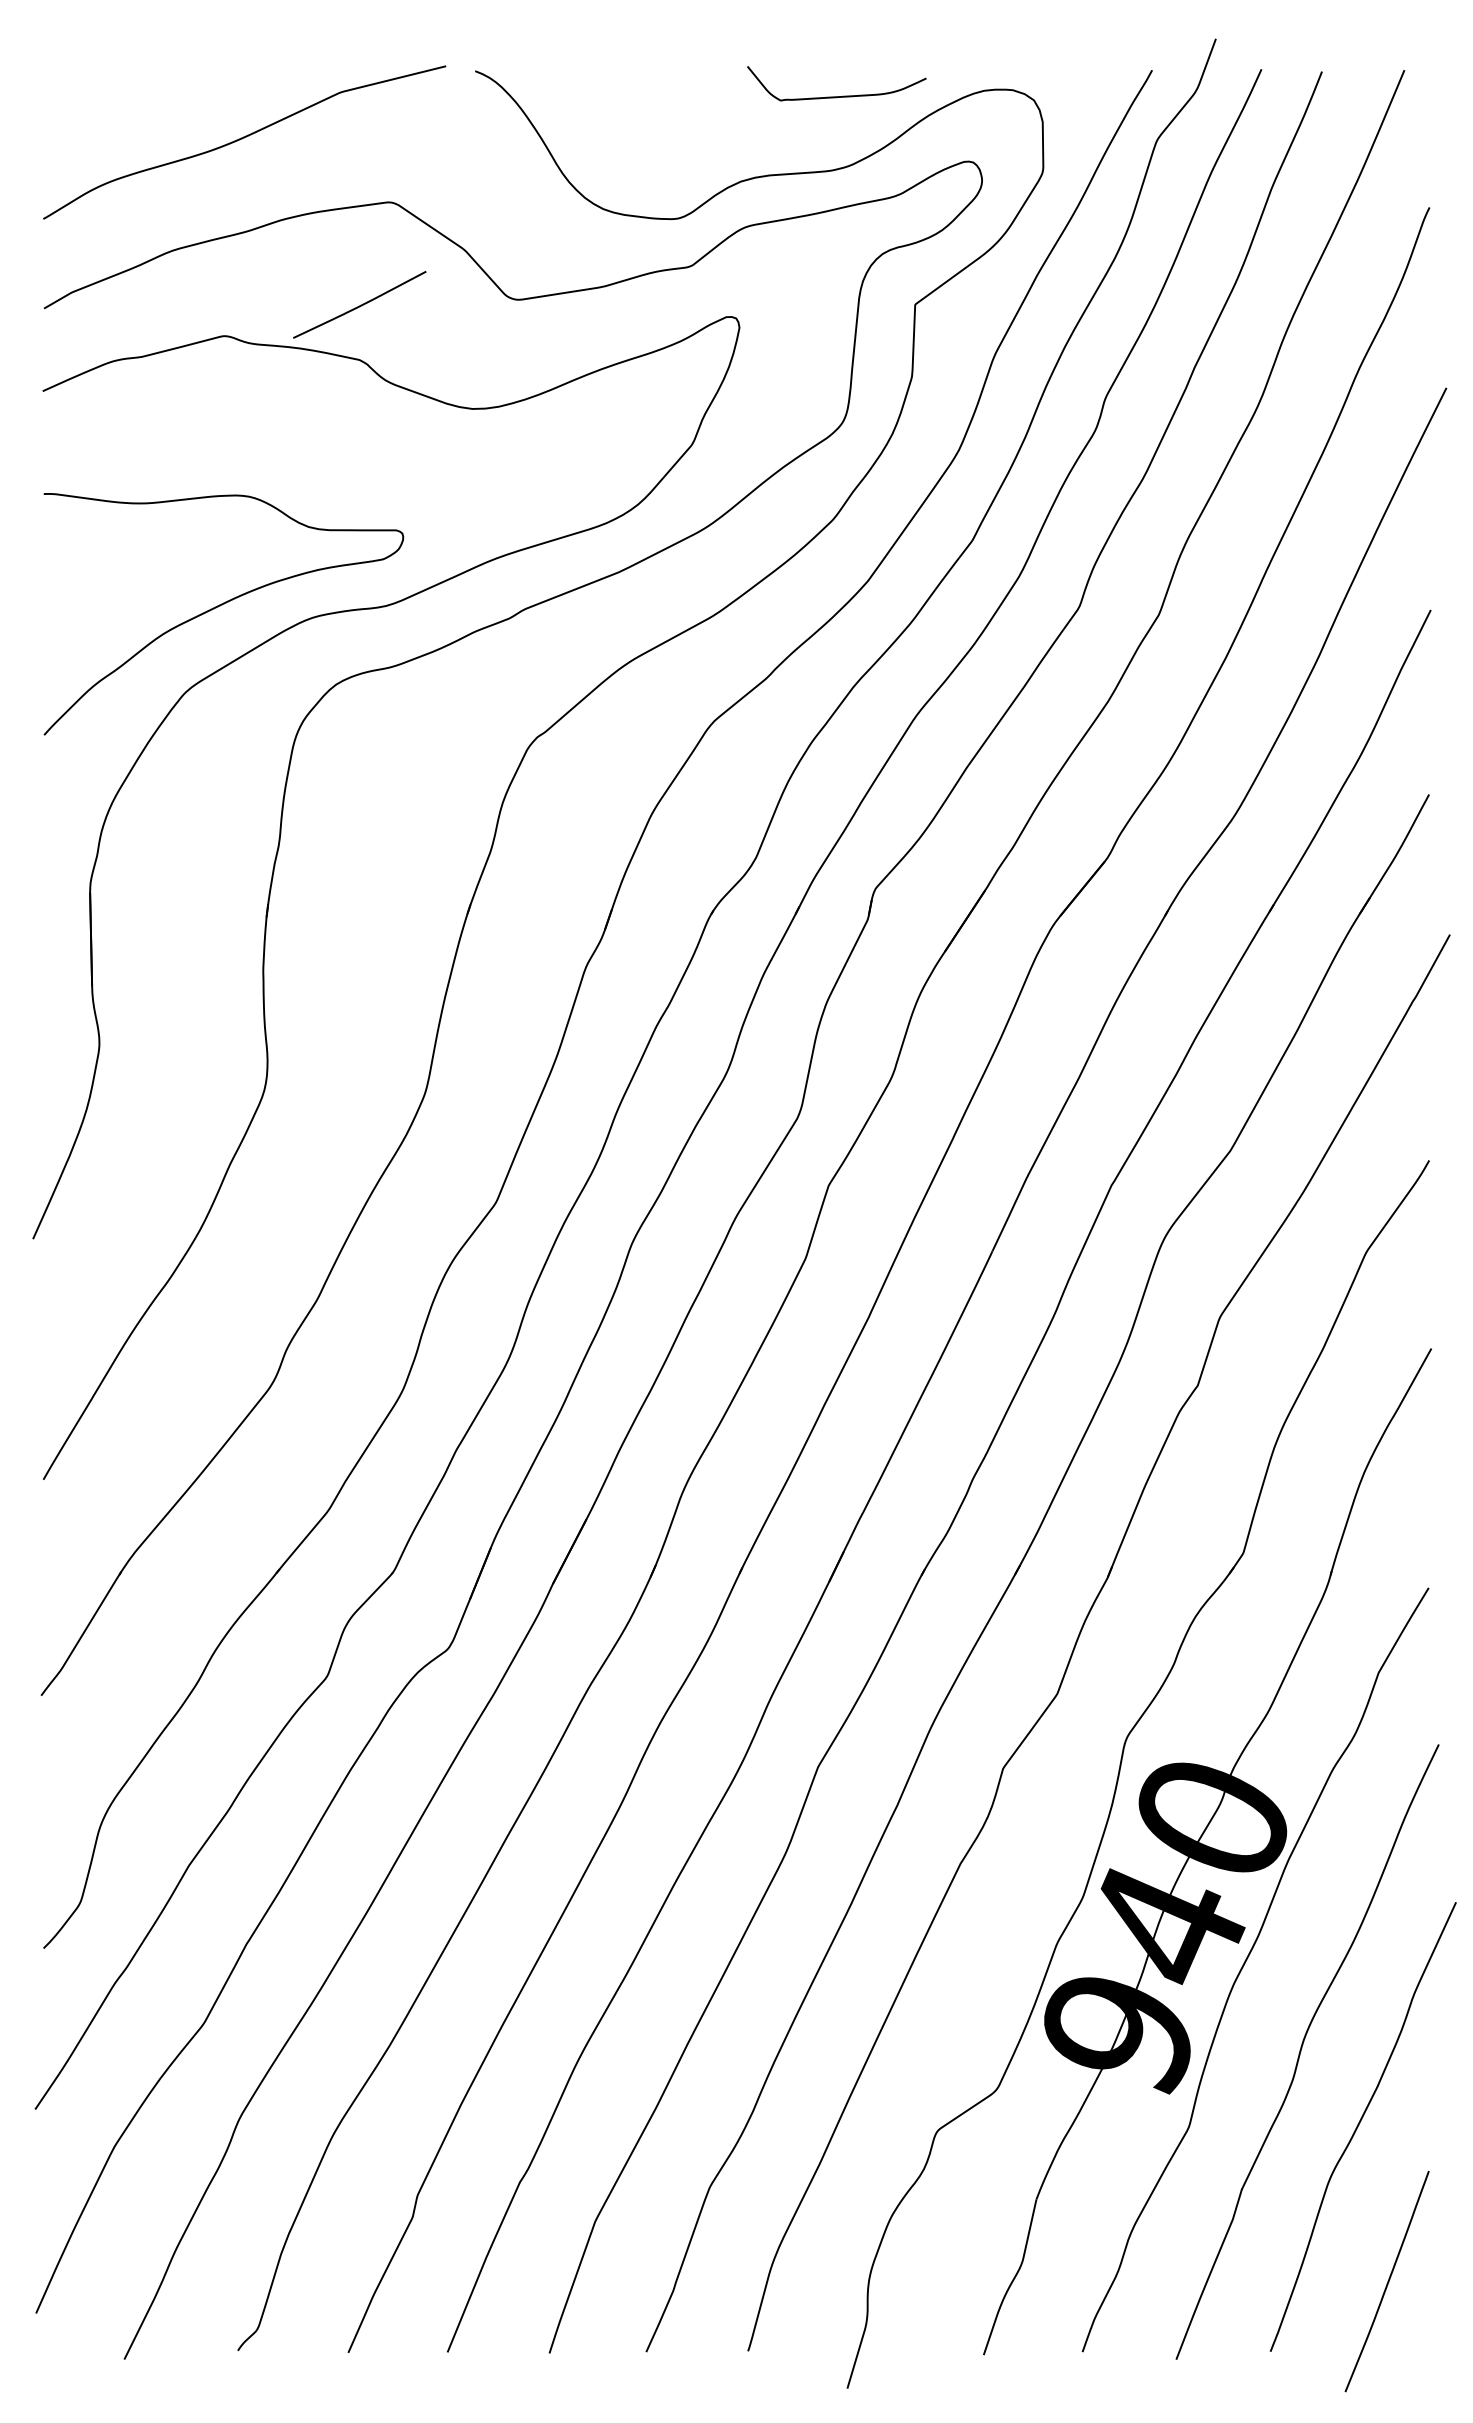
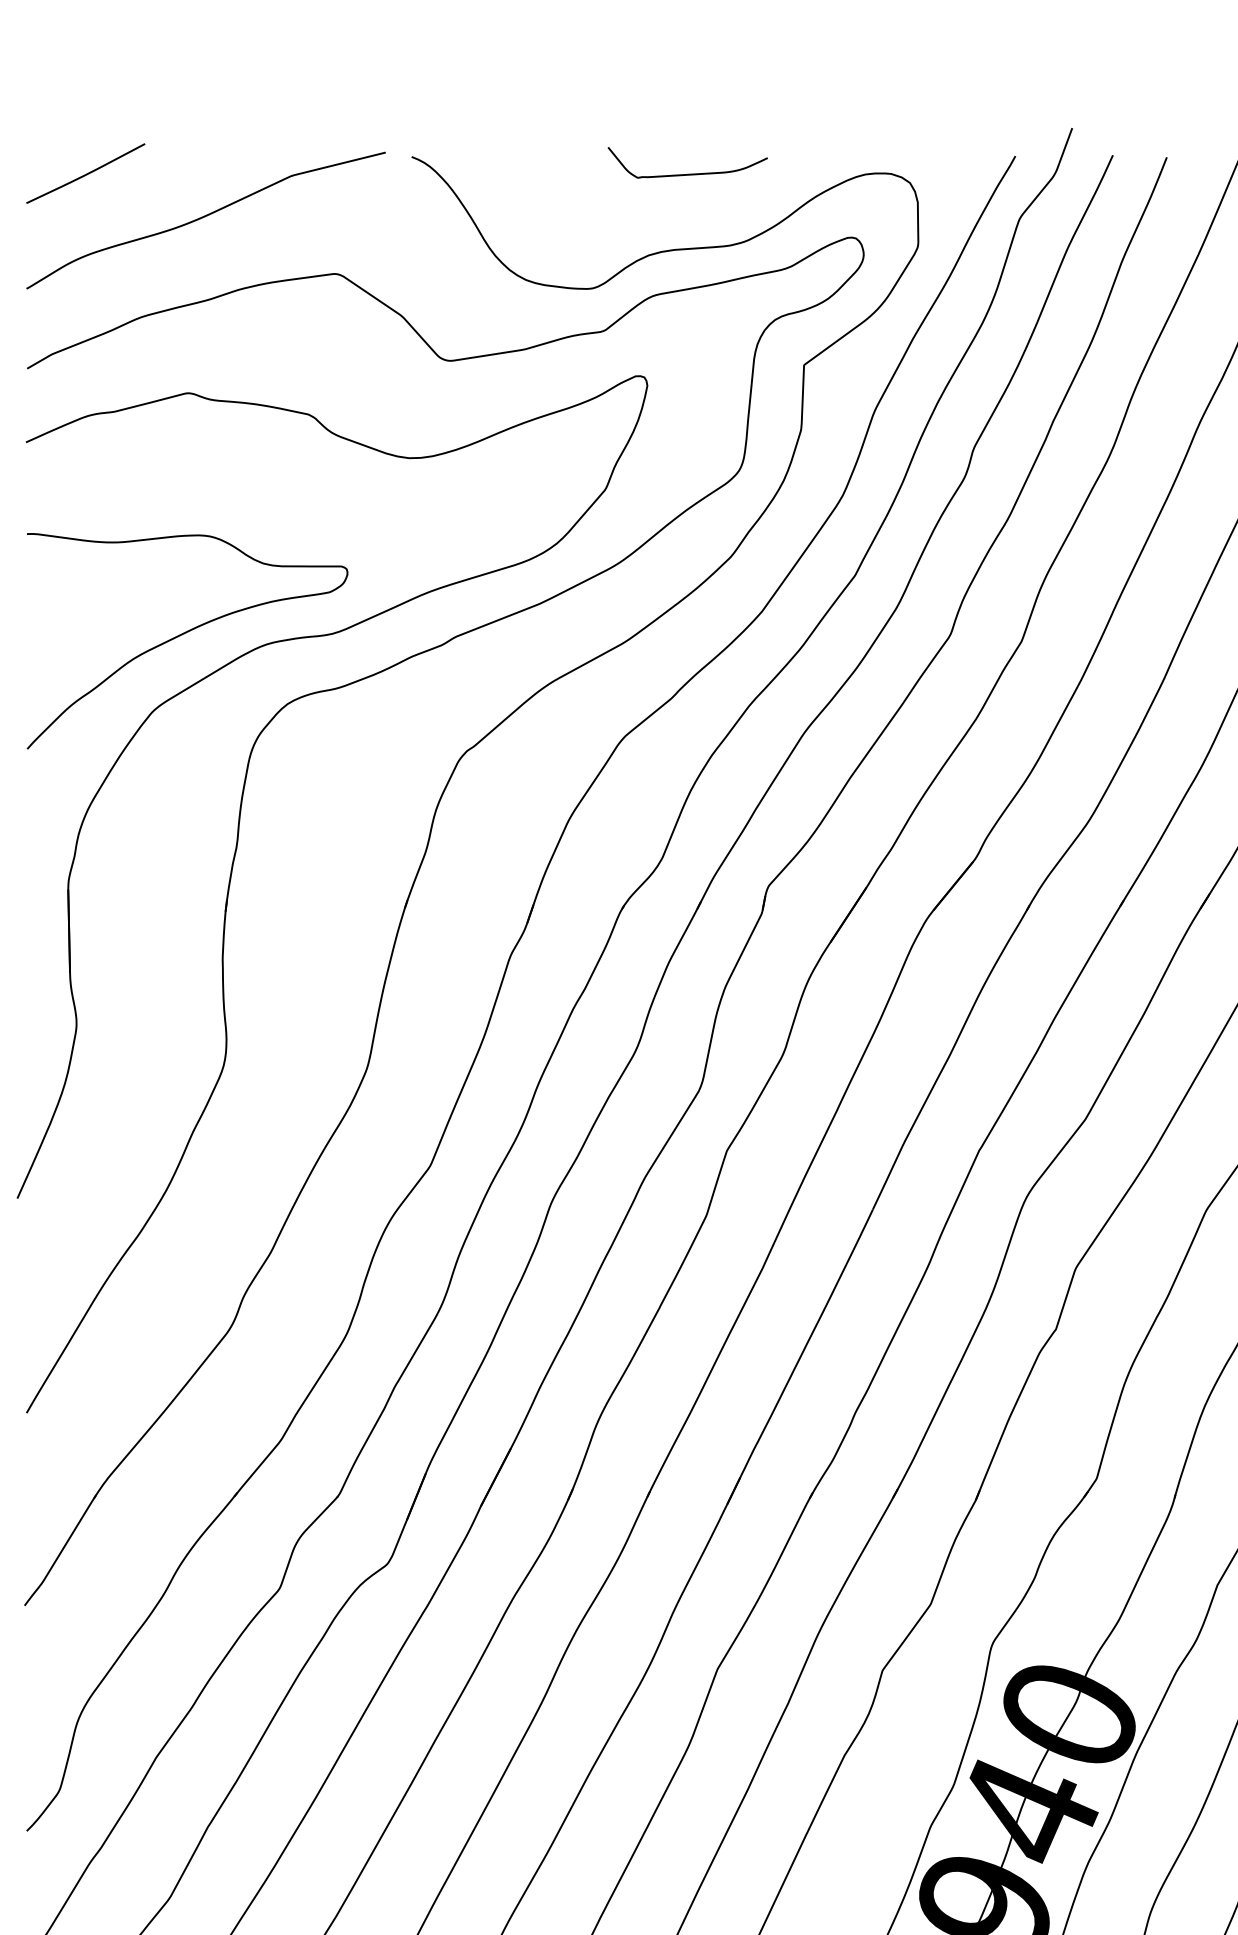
curve: (836, 96) -> (687, 174), moved
line: (359, 305) -> (85, 174), moved

